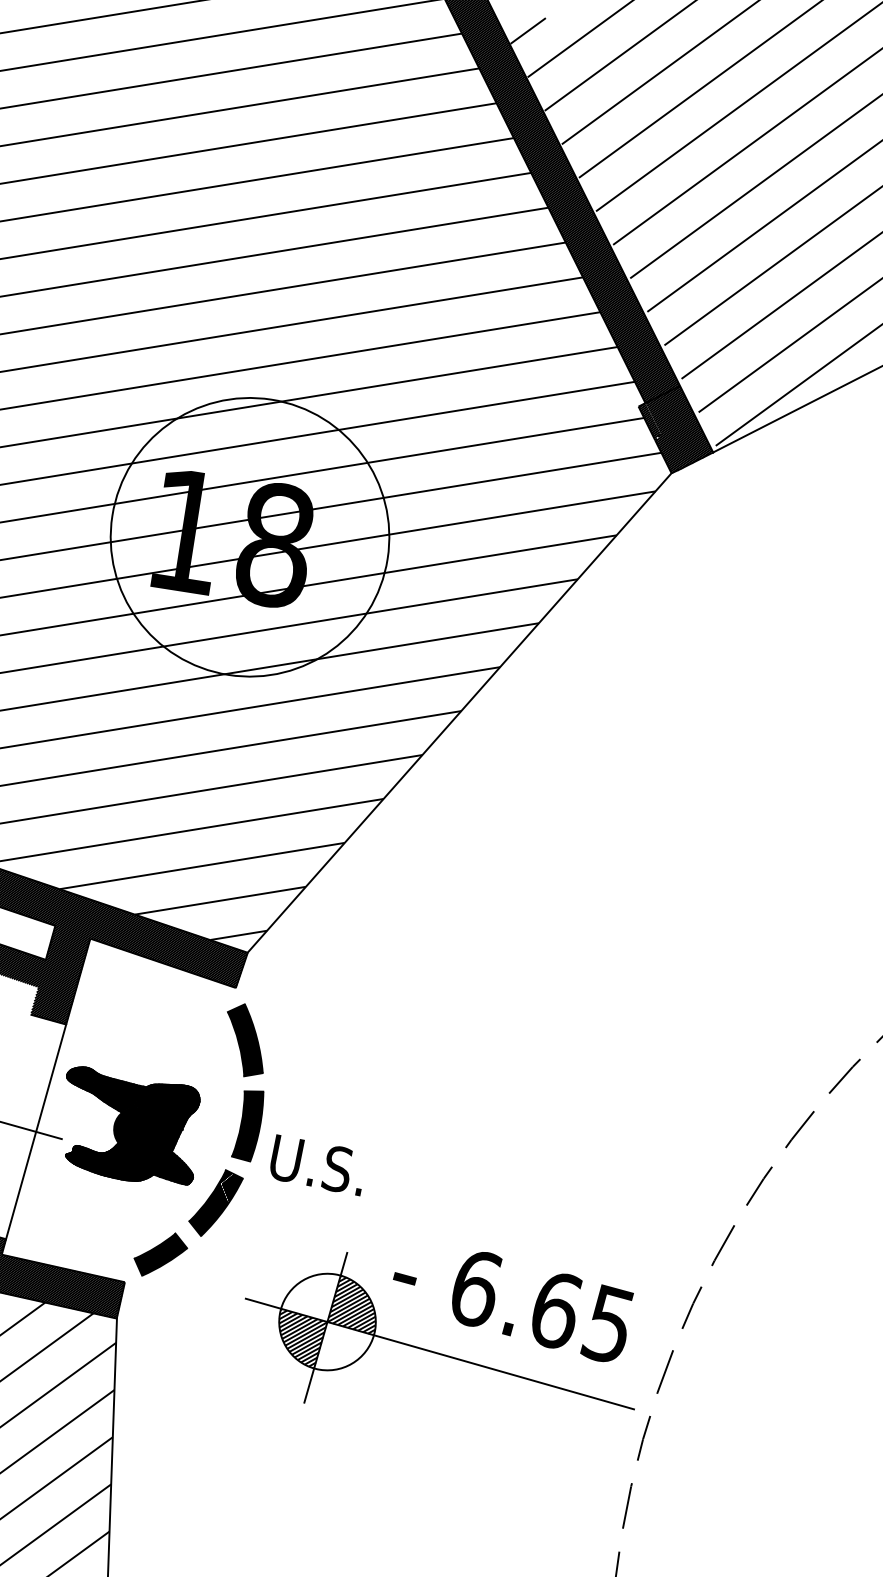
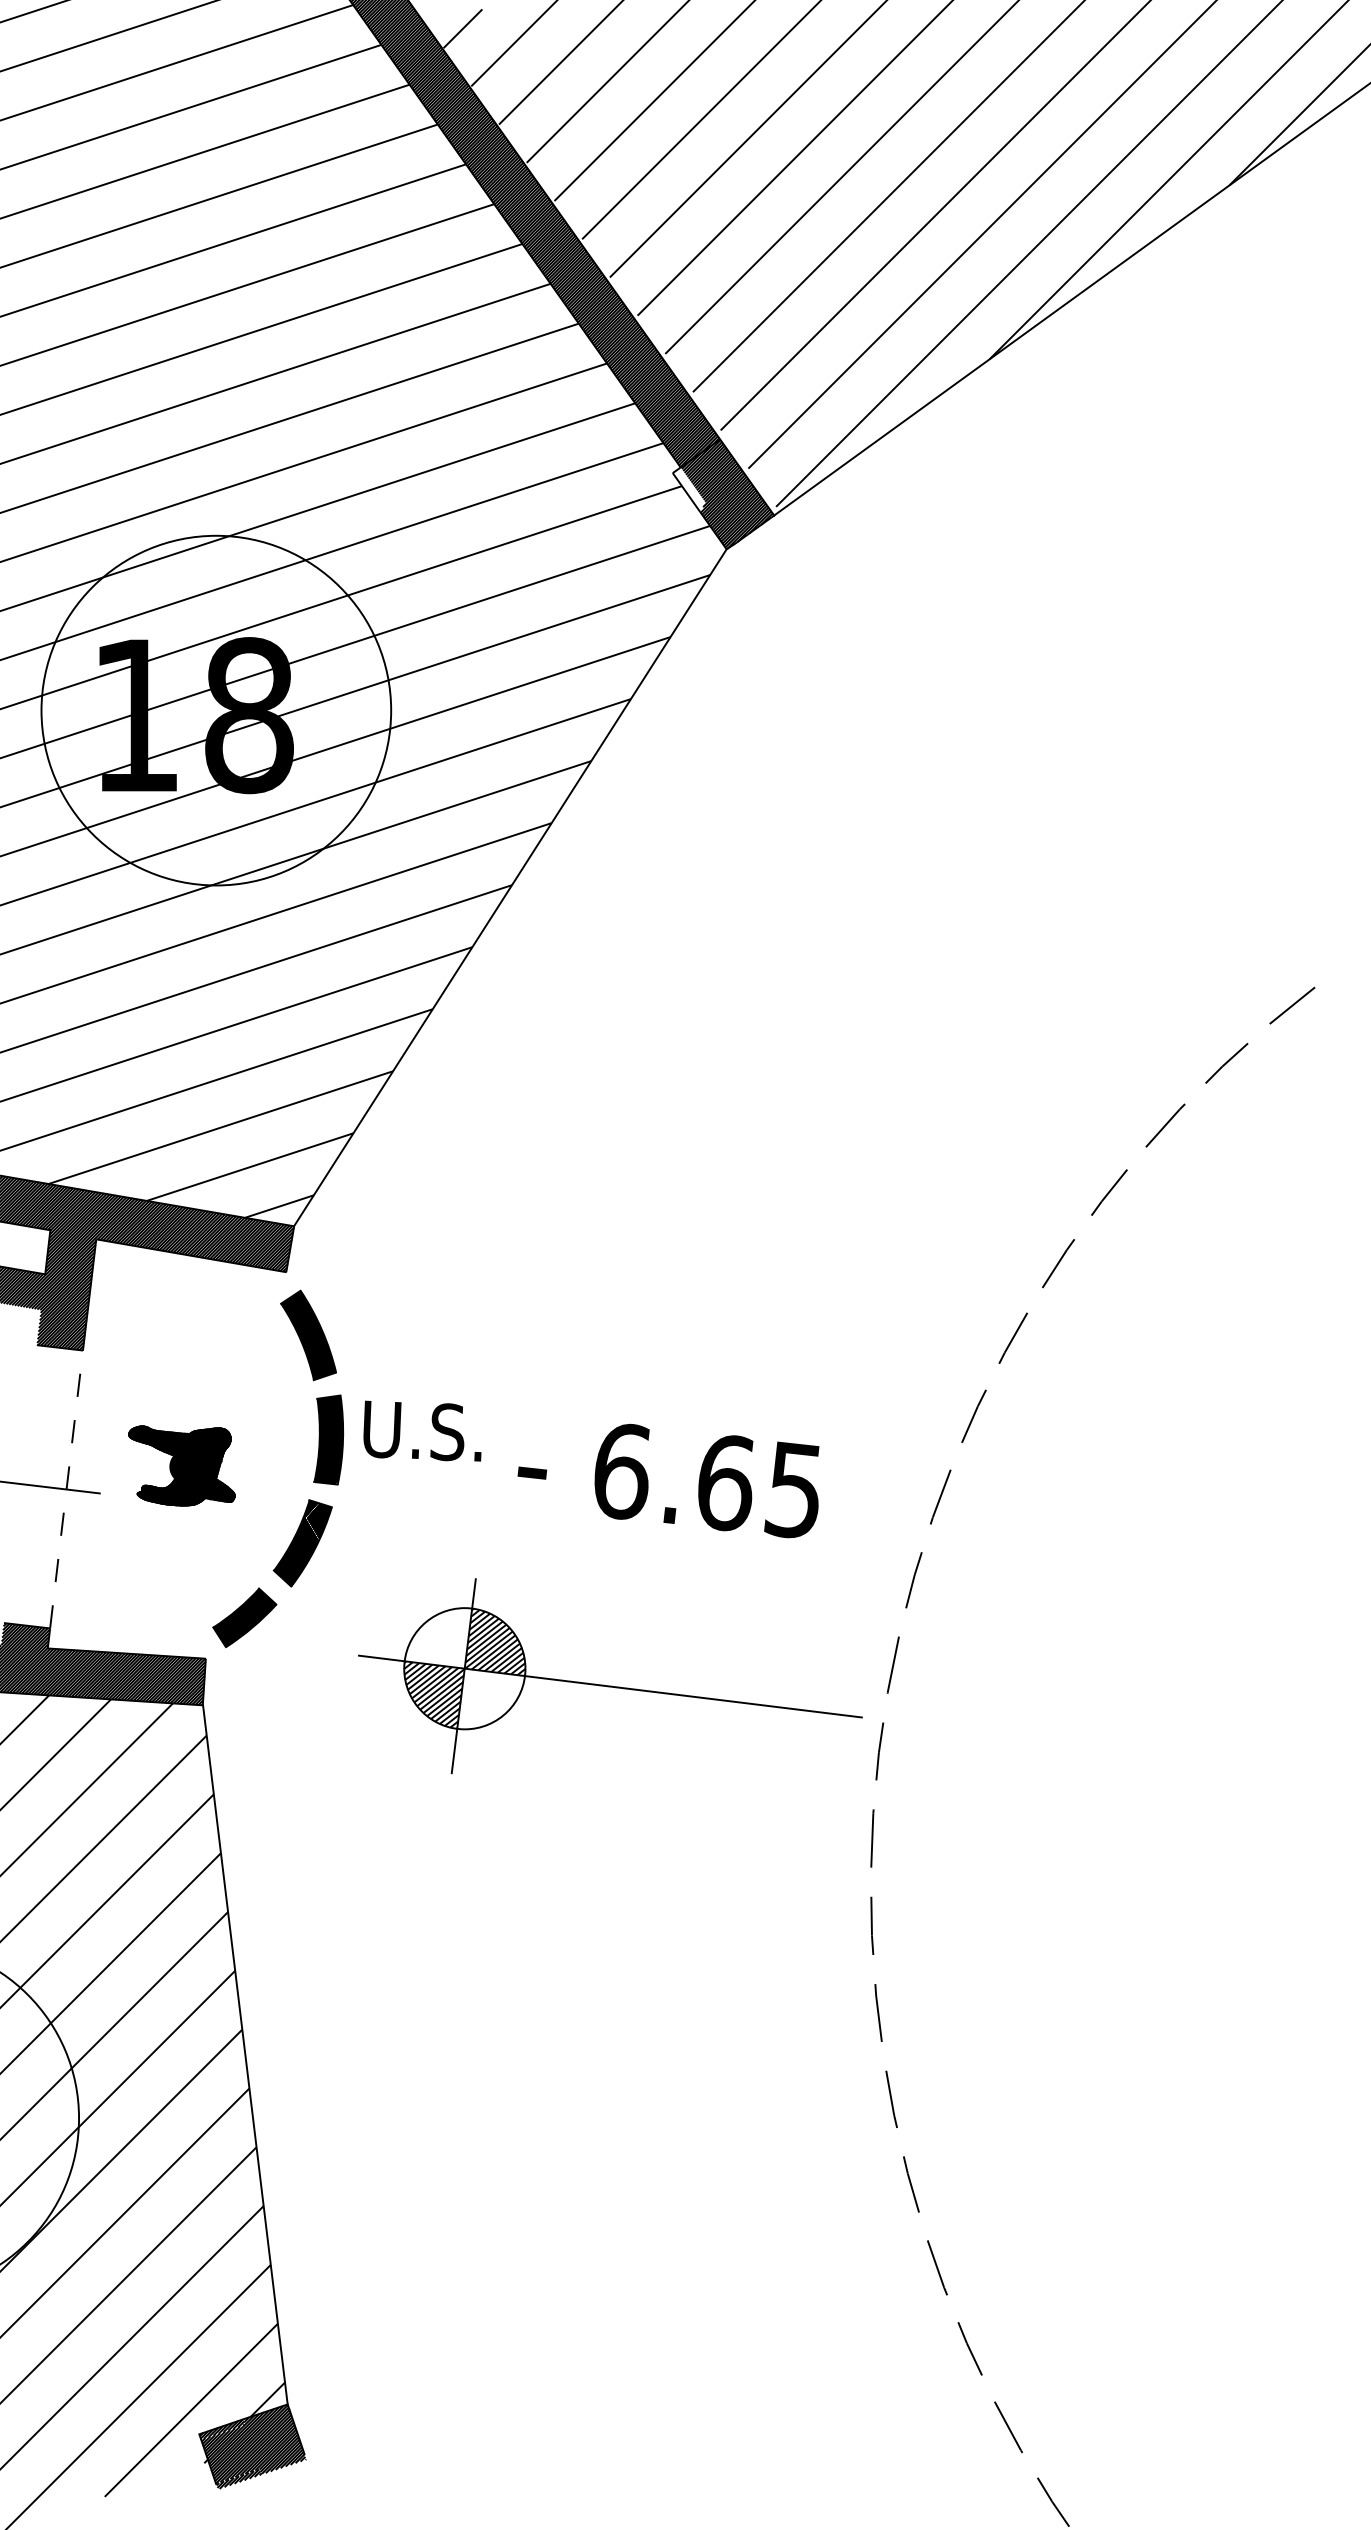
hatch: (649, 421) -> (689, 489), removed
part: (129, 1127) -> (181, 1465), size x0.6
line: (36, 1131) -> (66, 1489), solid -> dashed
text: (318, 1164) -> (422, 1430), moved
text: (511, 1302) -> (668, 1481), moved

